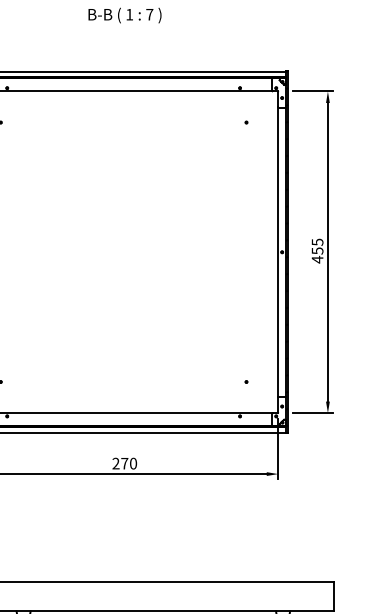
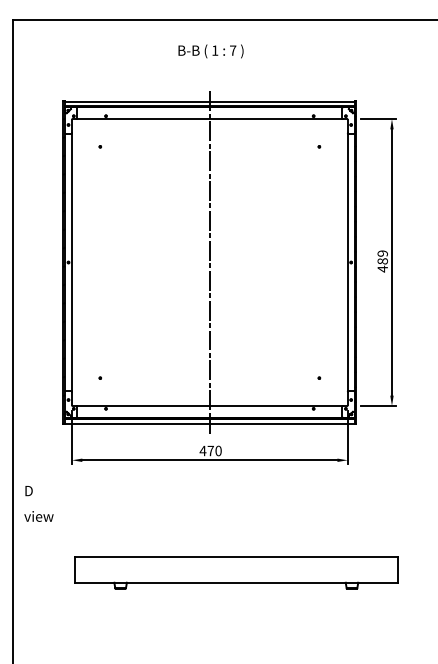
text: (317, 246) -> (382, 257), 455 -> 489
line: (123, 252) -> (209, 262), added
text: (115, 463) -> (202, 450), 270 -> 470

